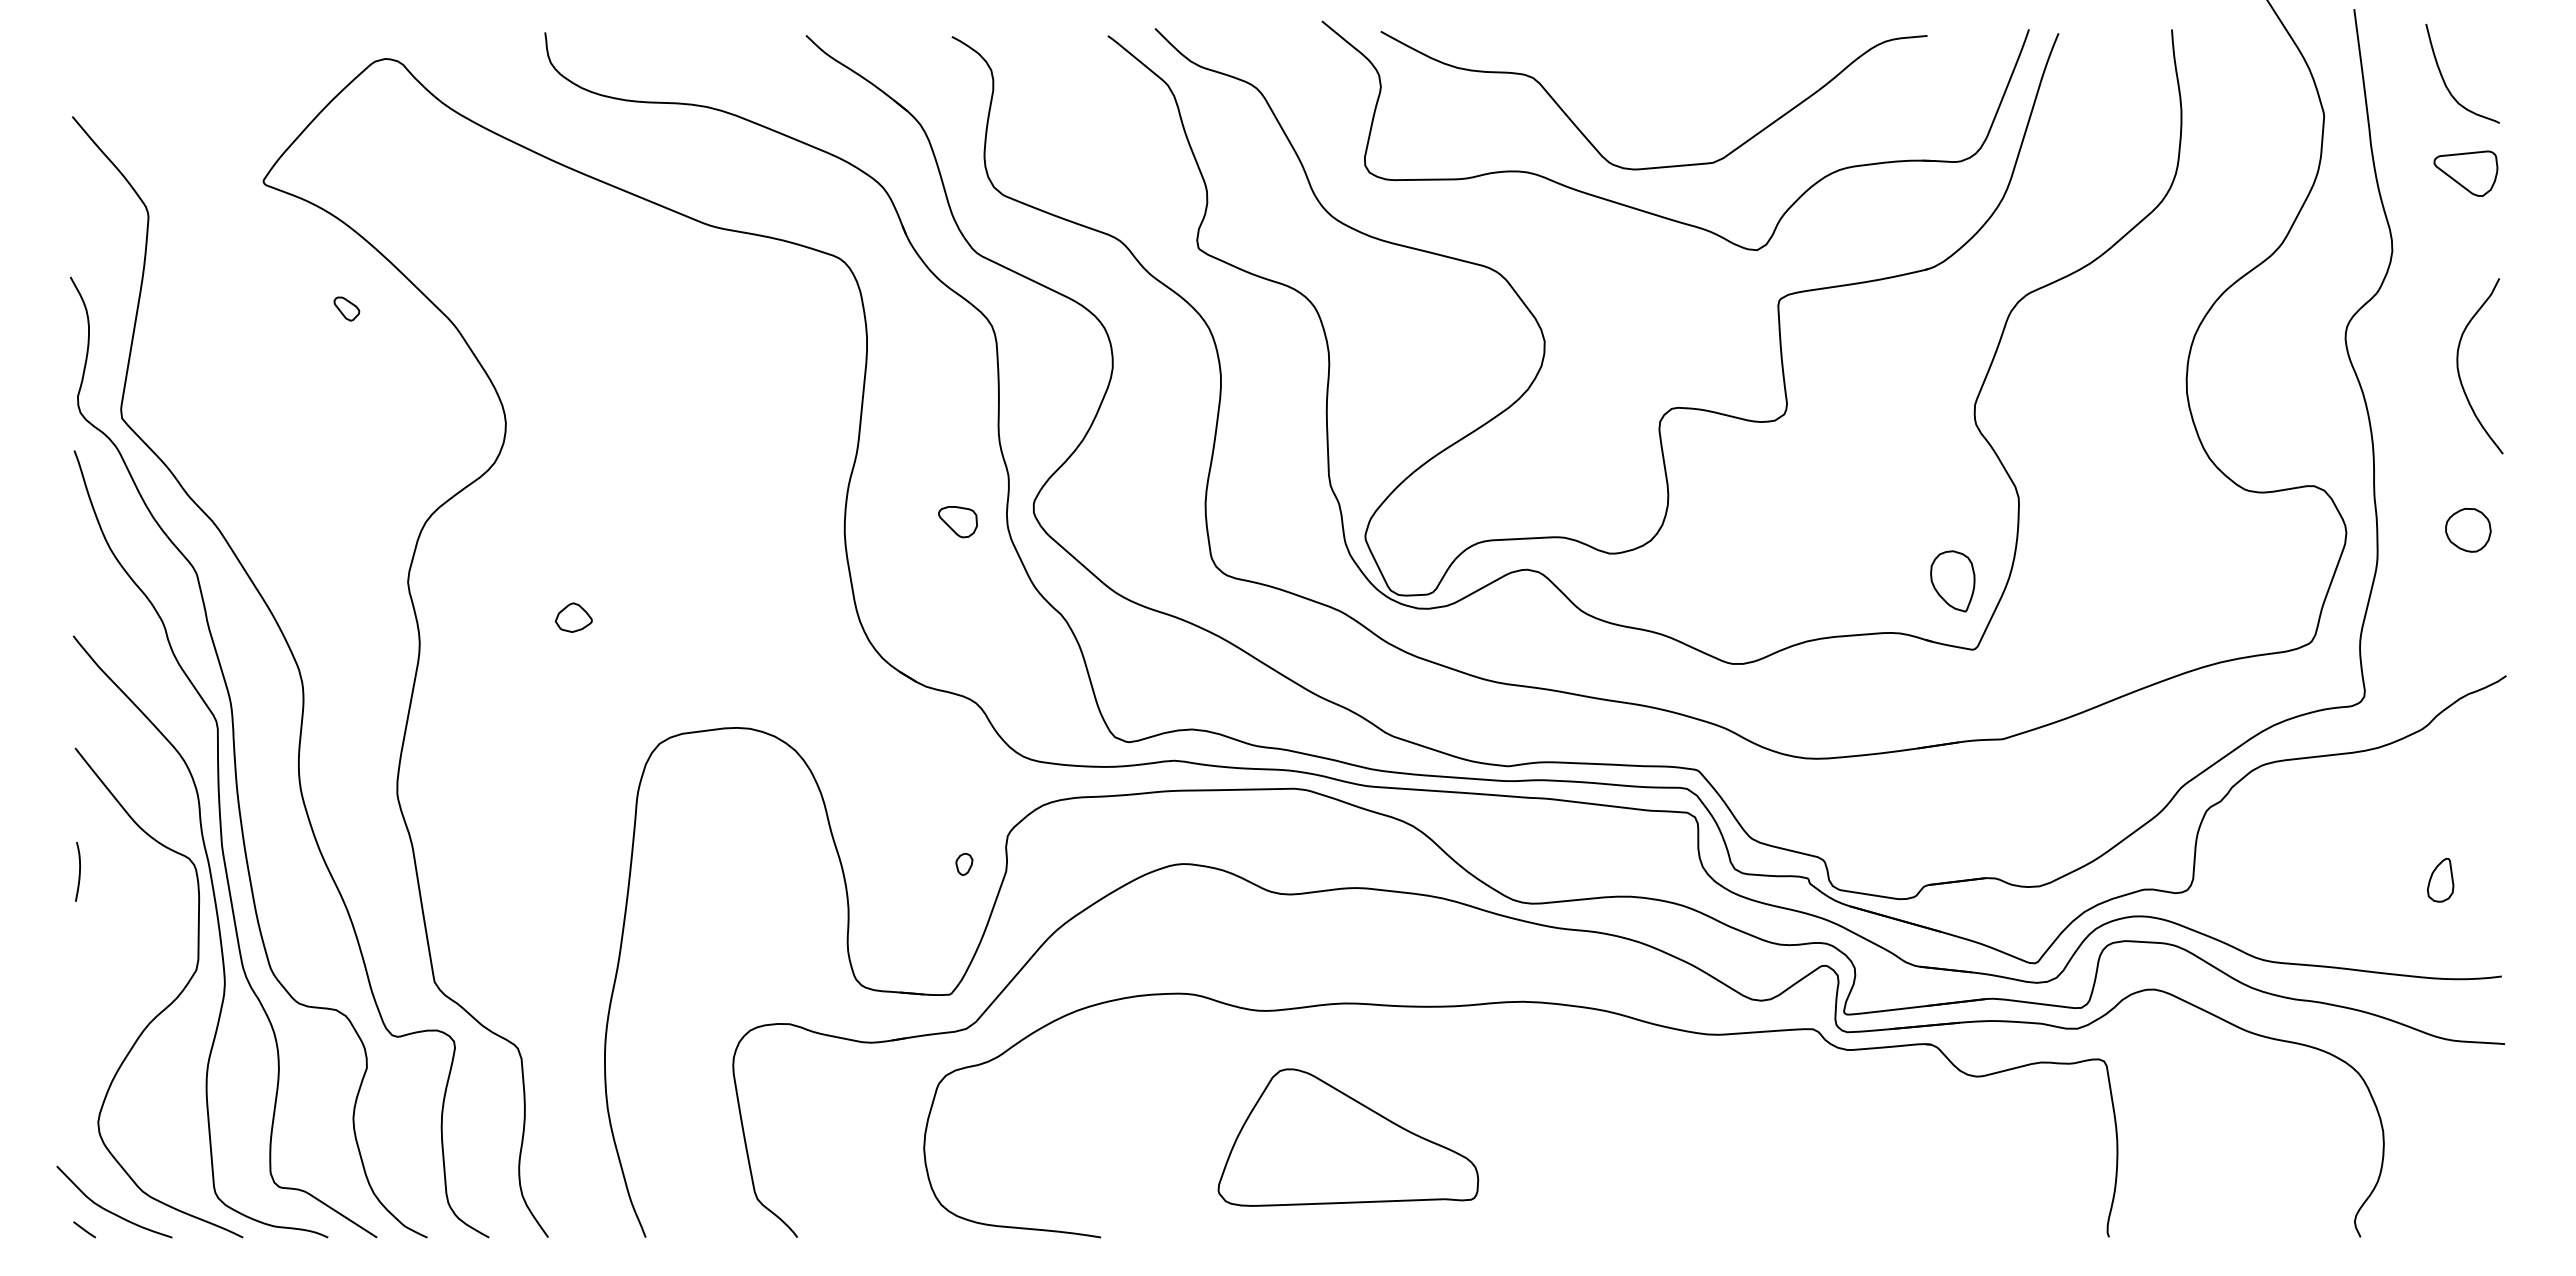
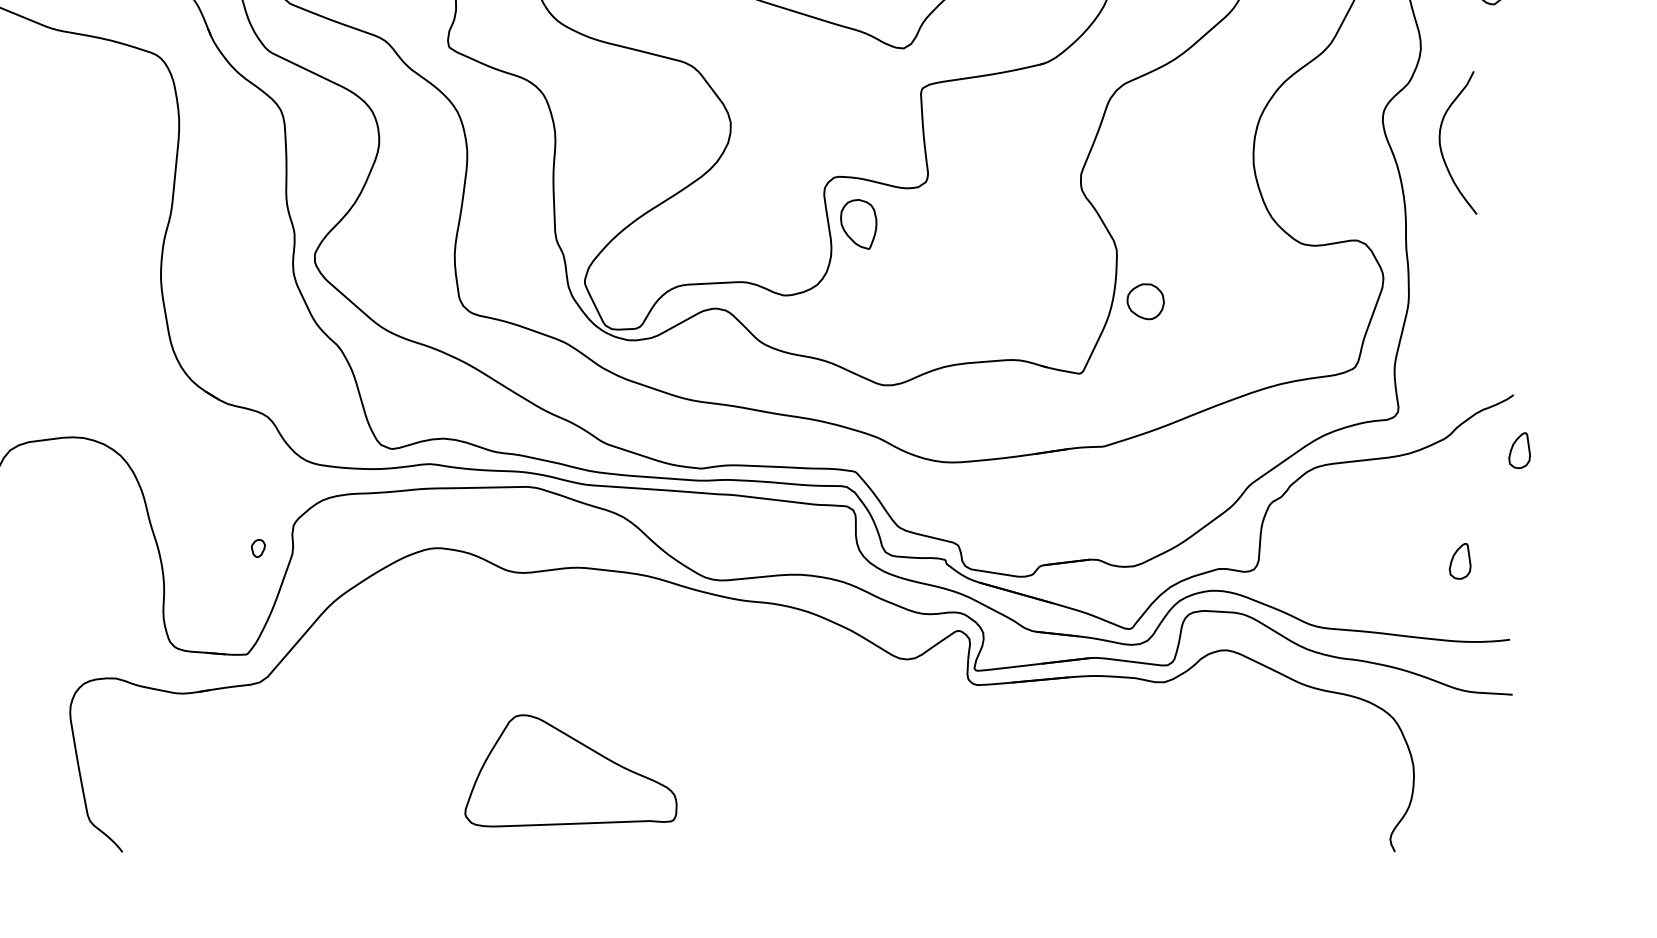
curve: (2459, 370) -> (1441, 146), moved
part: (957, 522) -> (252, 270), removed
part: (2468, 530) -> (1145, 301), moved
part: (1952, 581) -> (858, 224), moved
part: (2513, 743) -> (1519, 450), added
part: (1508, 1003) -> (701, 661), removed

